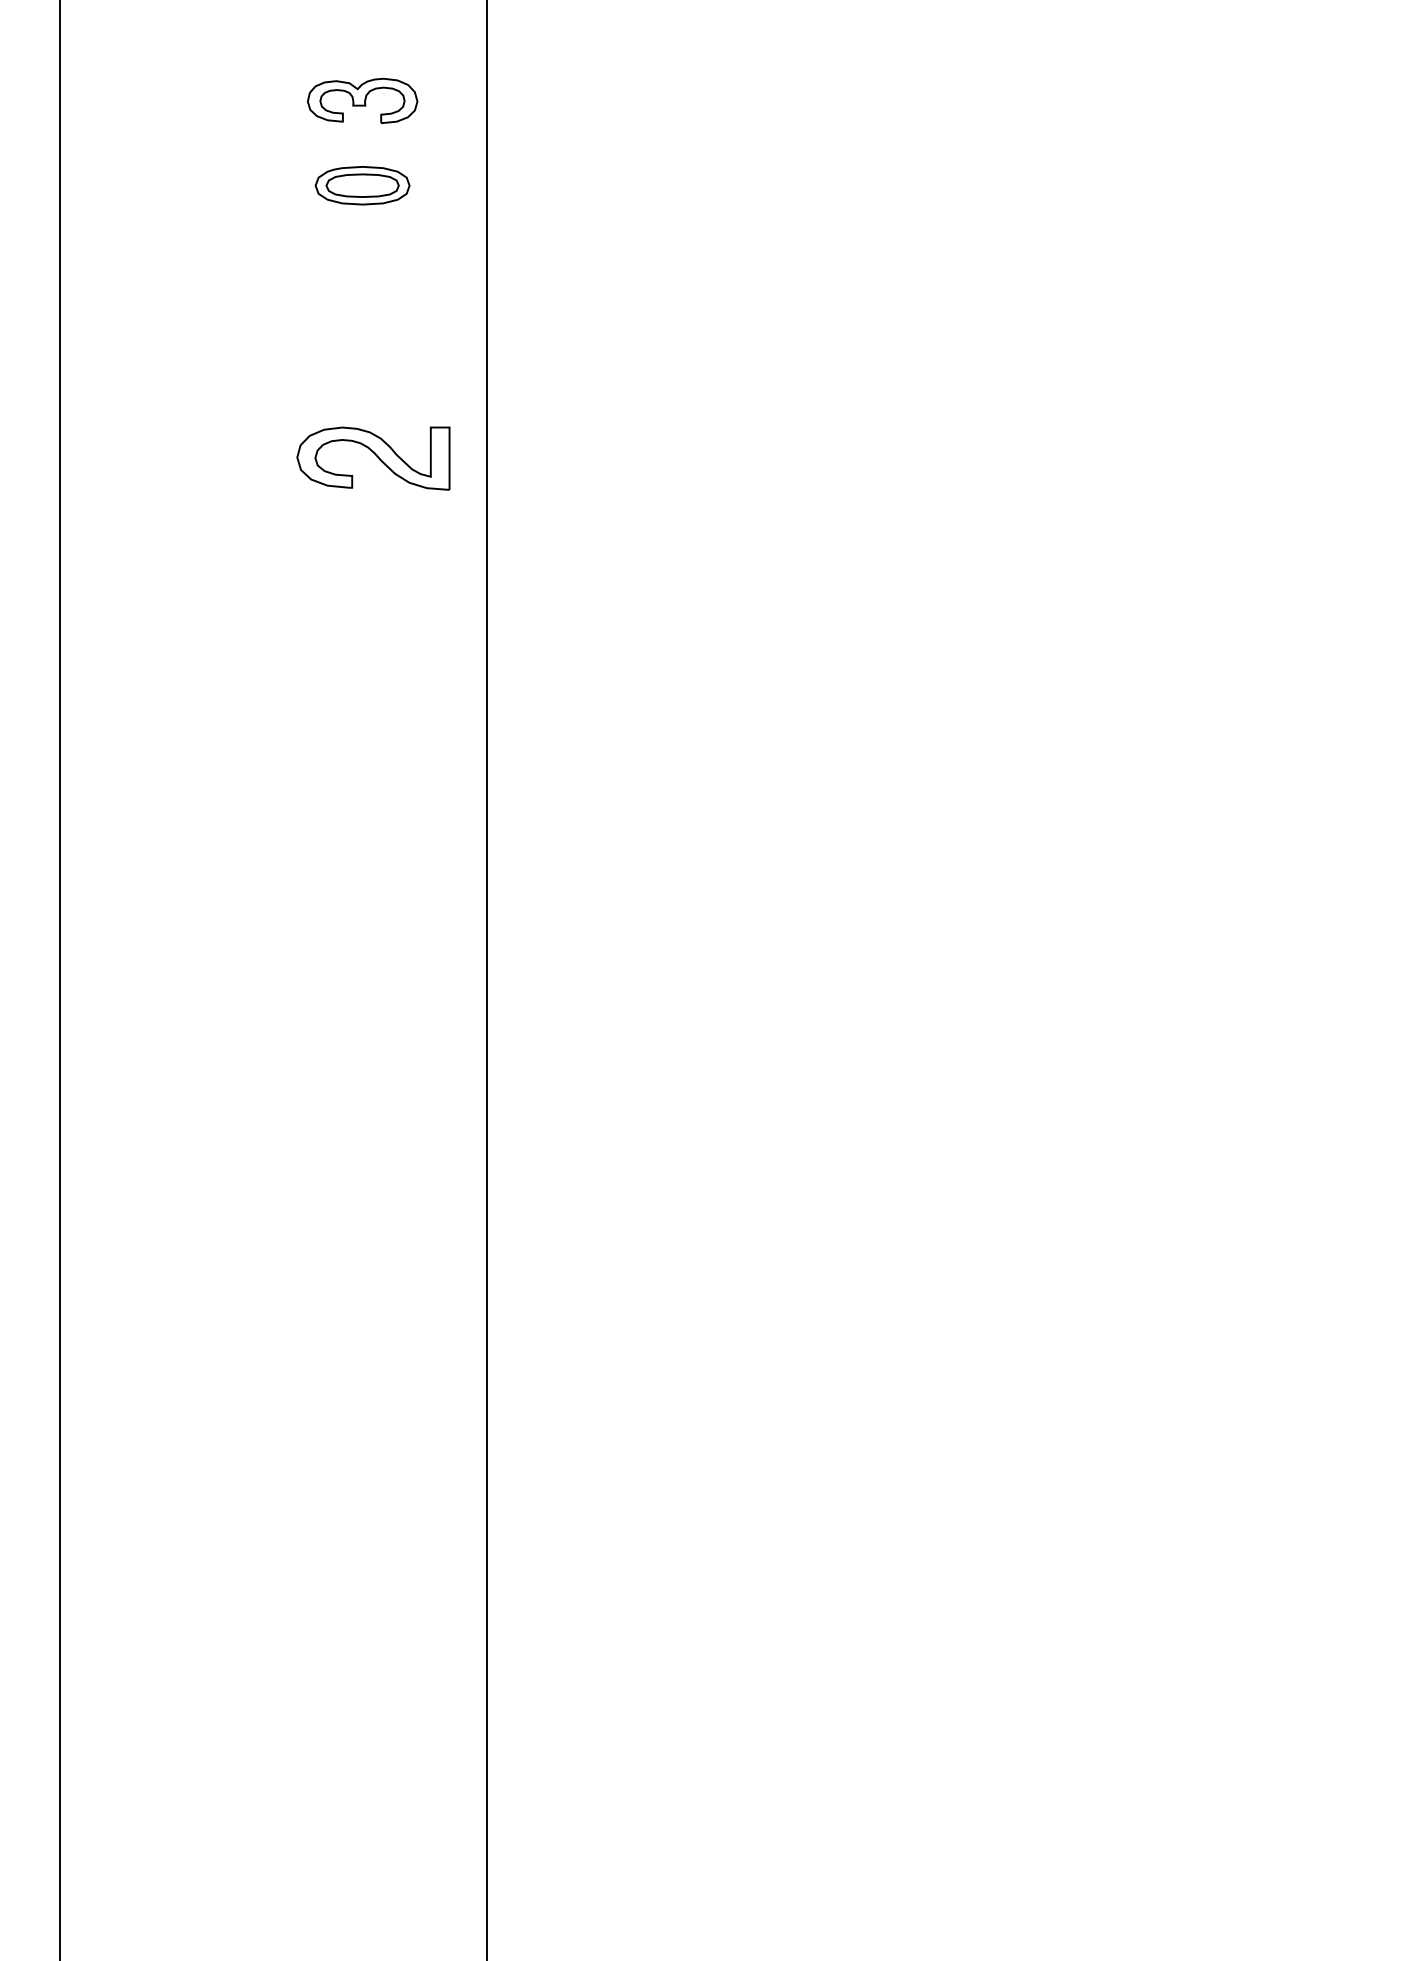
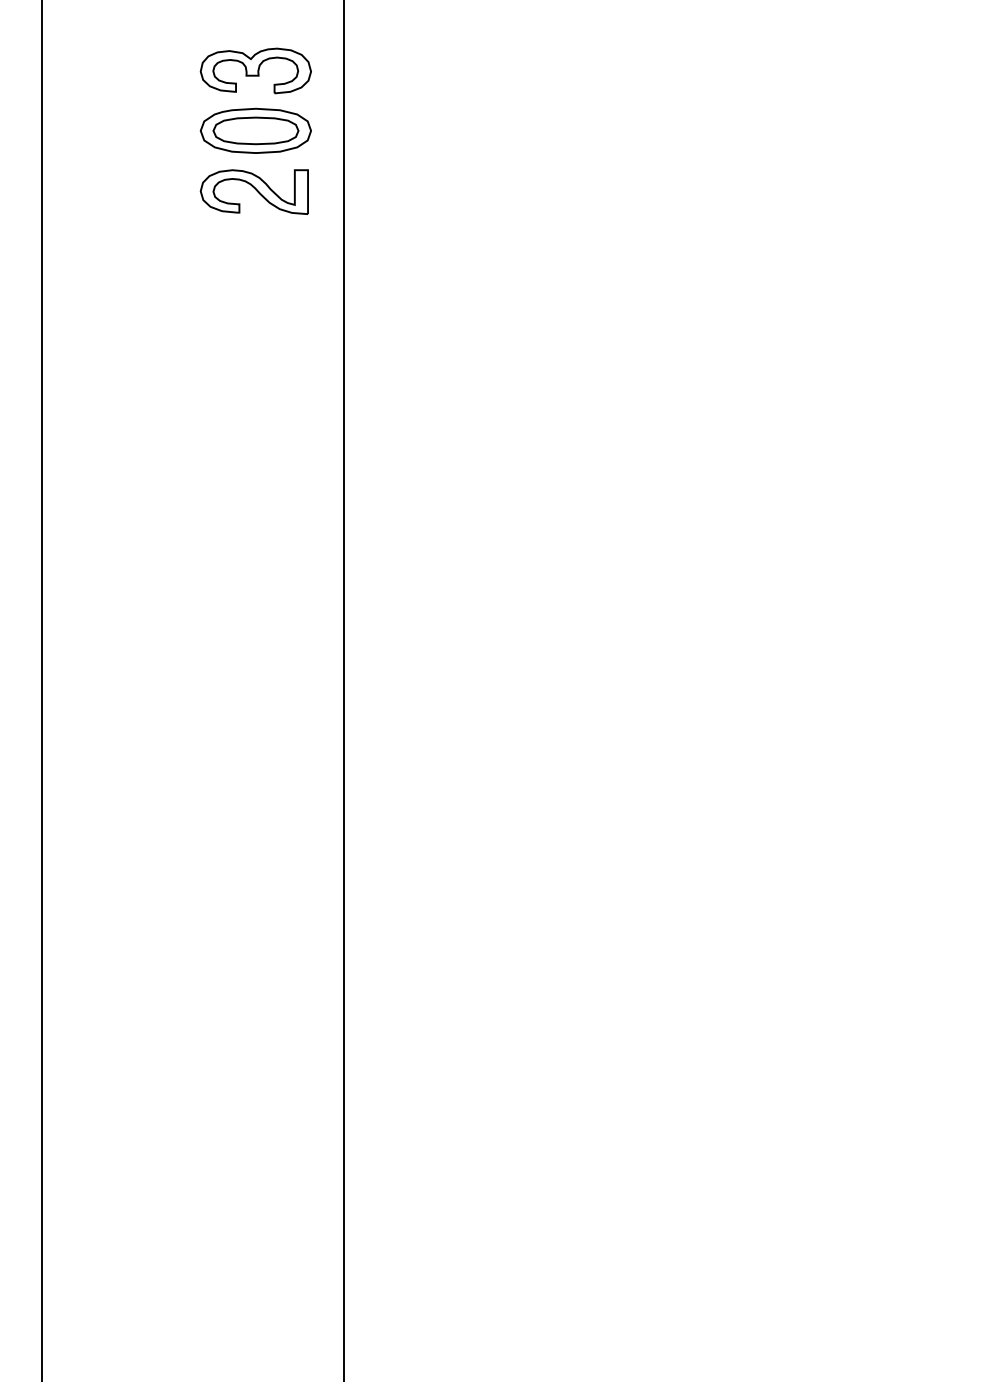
part: (362, 100) -> (255, 70), size x1.43
part: (362, 185) -> (255, 130), size x1.67
part: (372, 457) -> (253, 191), moved

